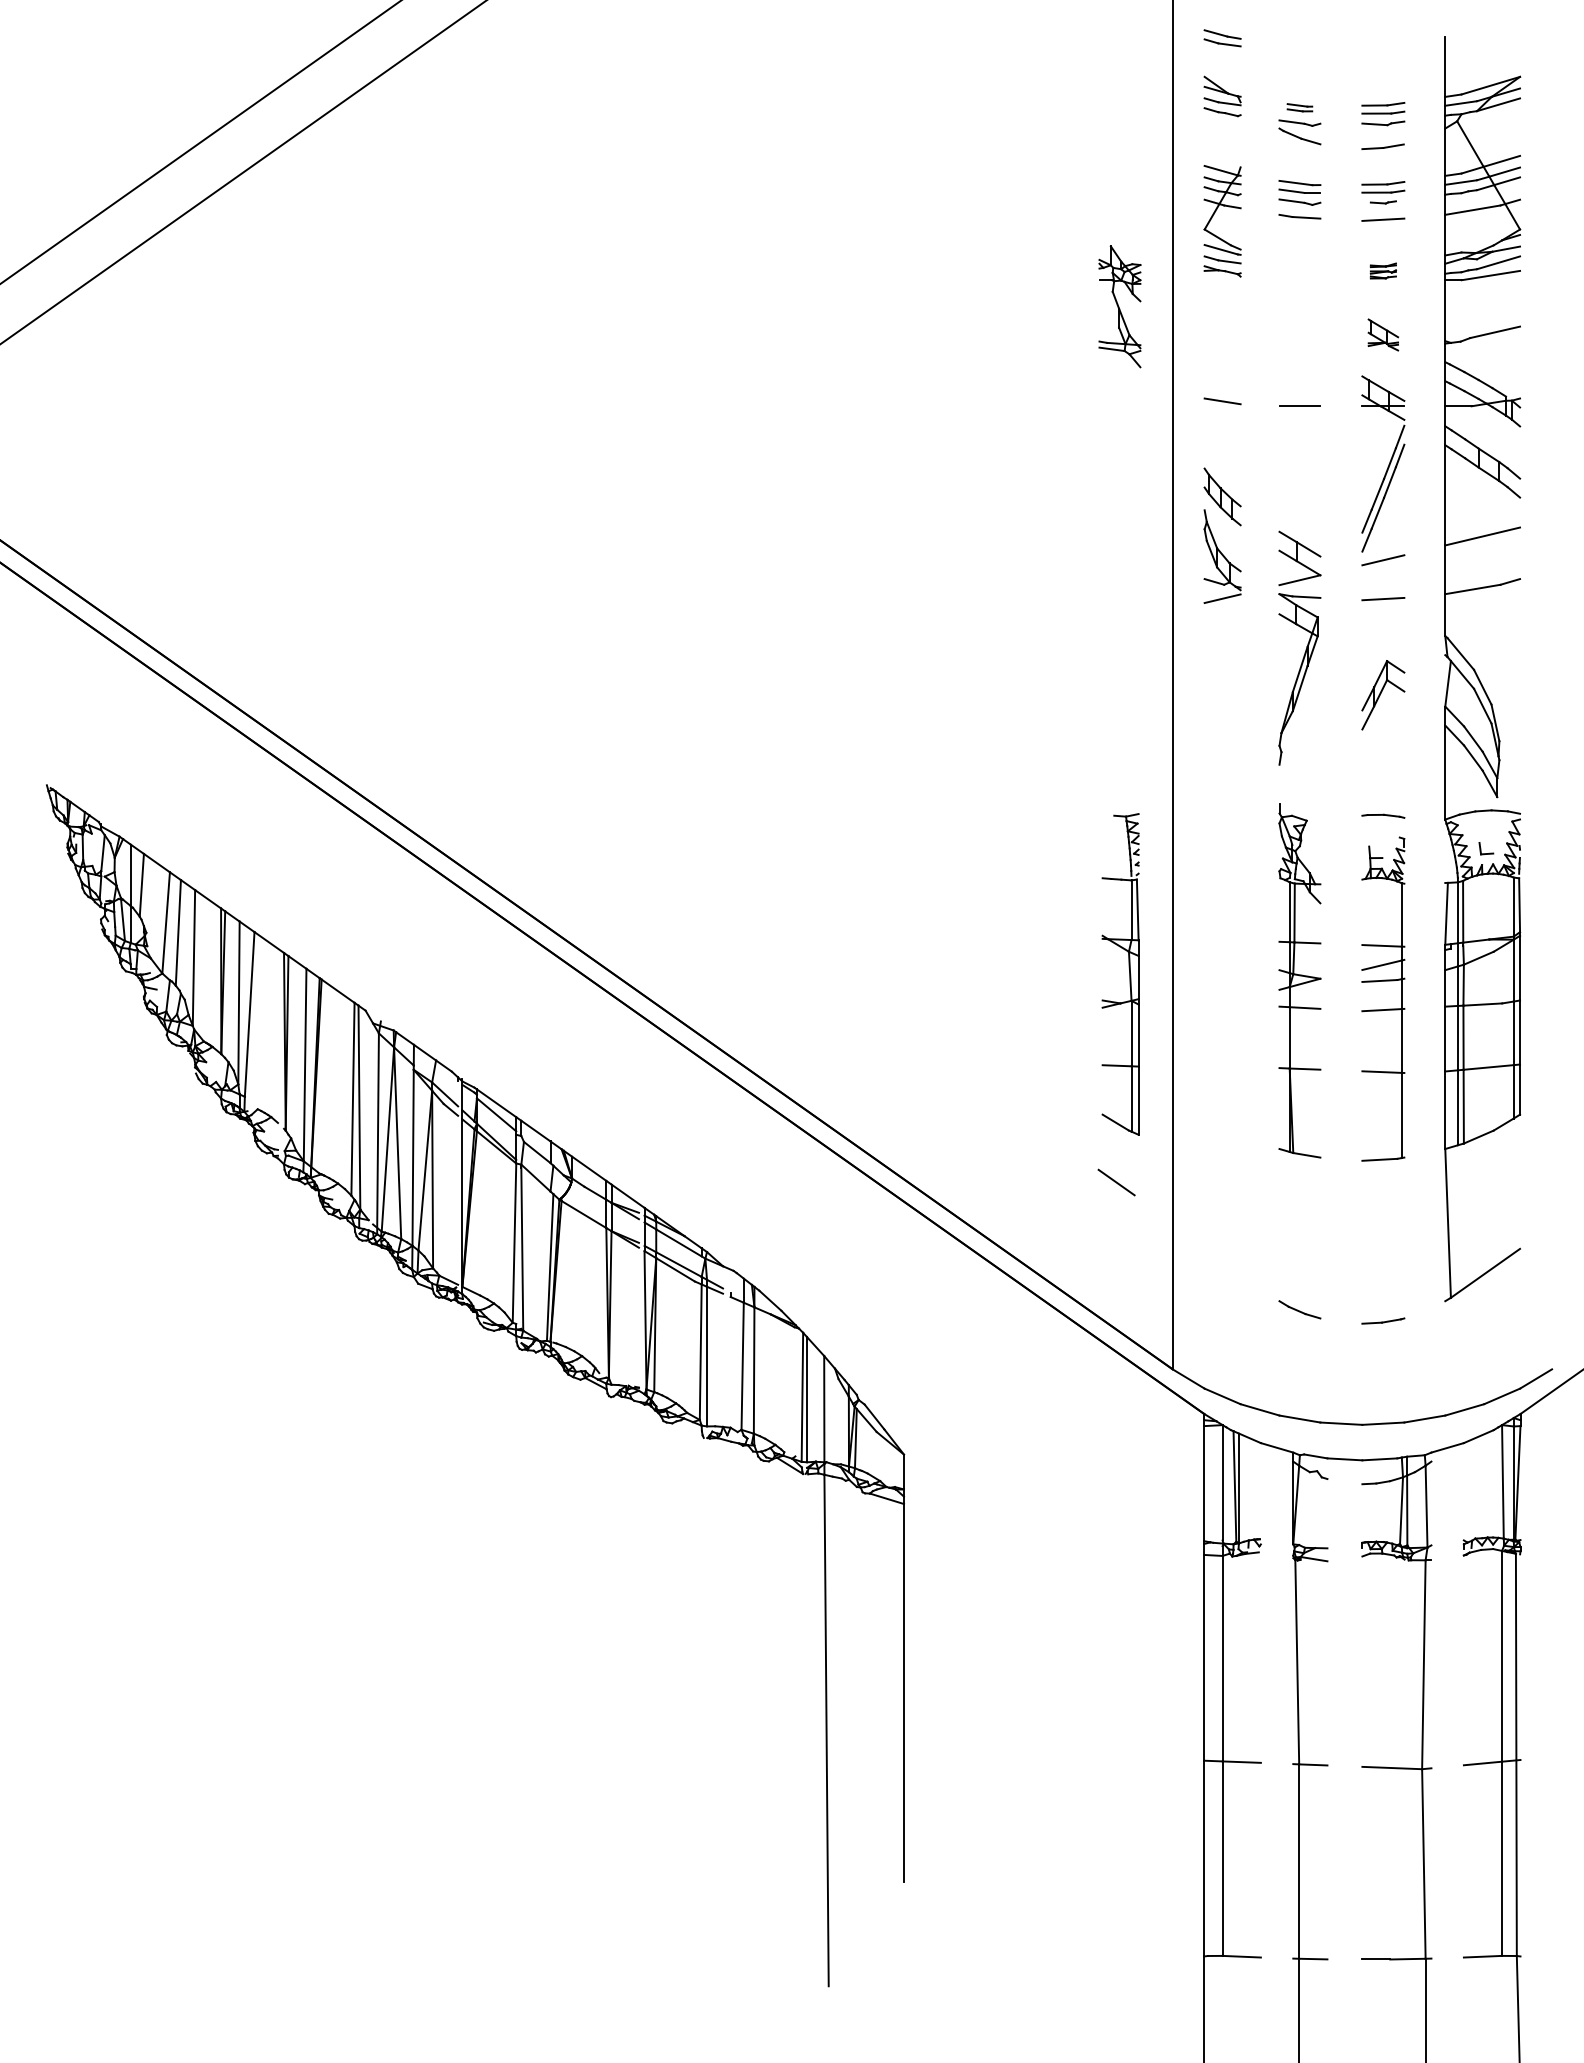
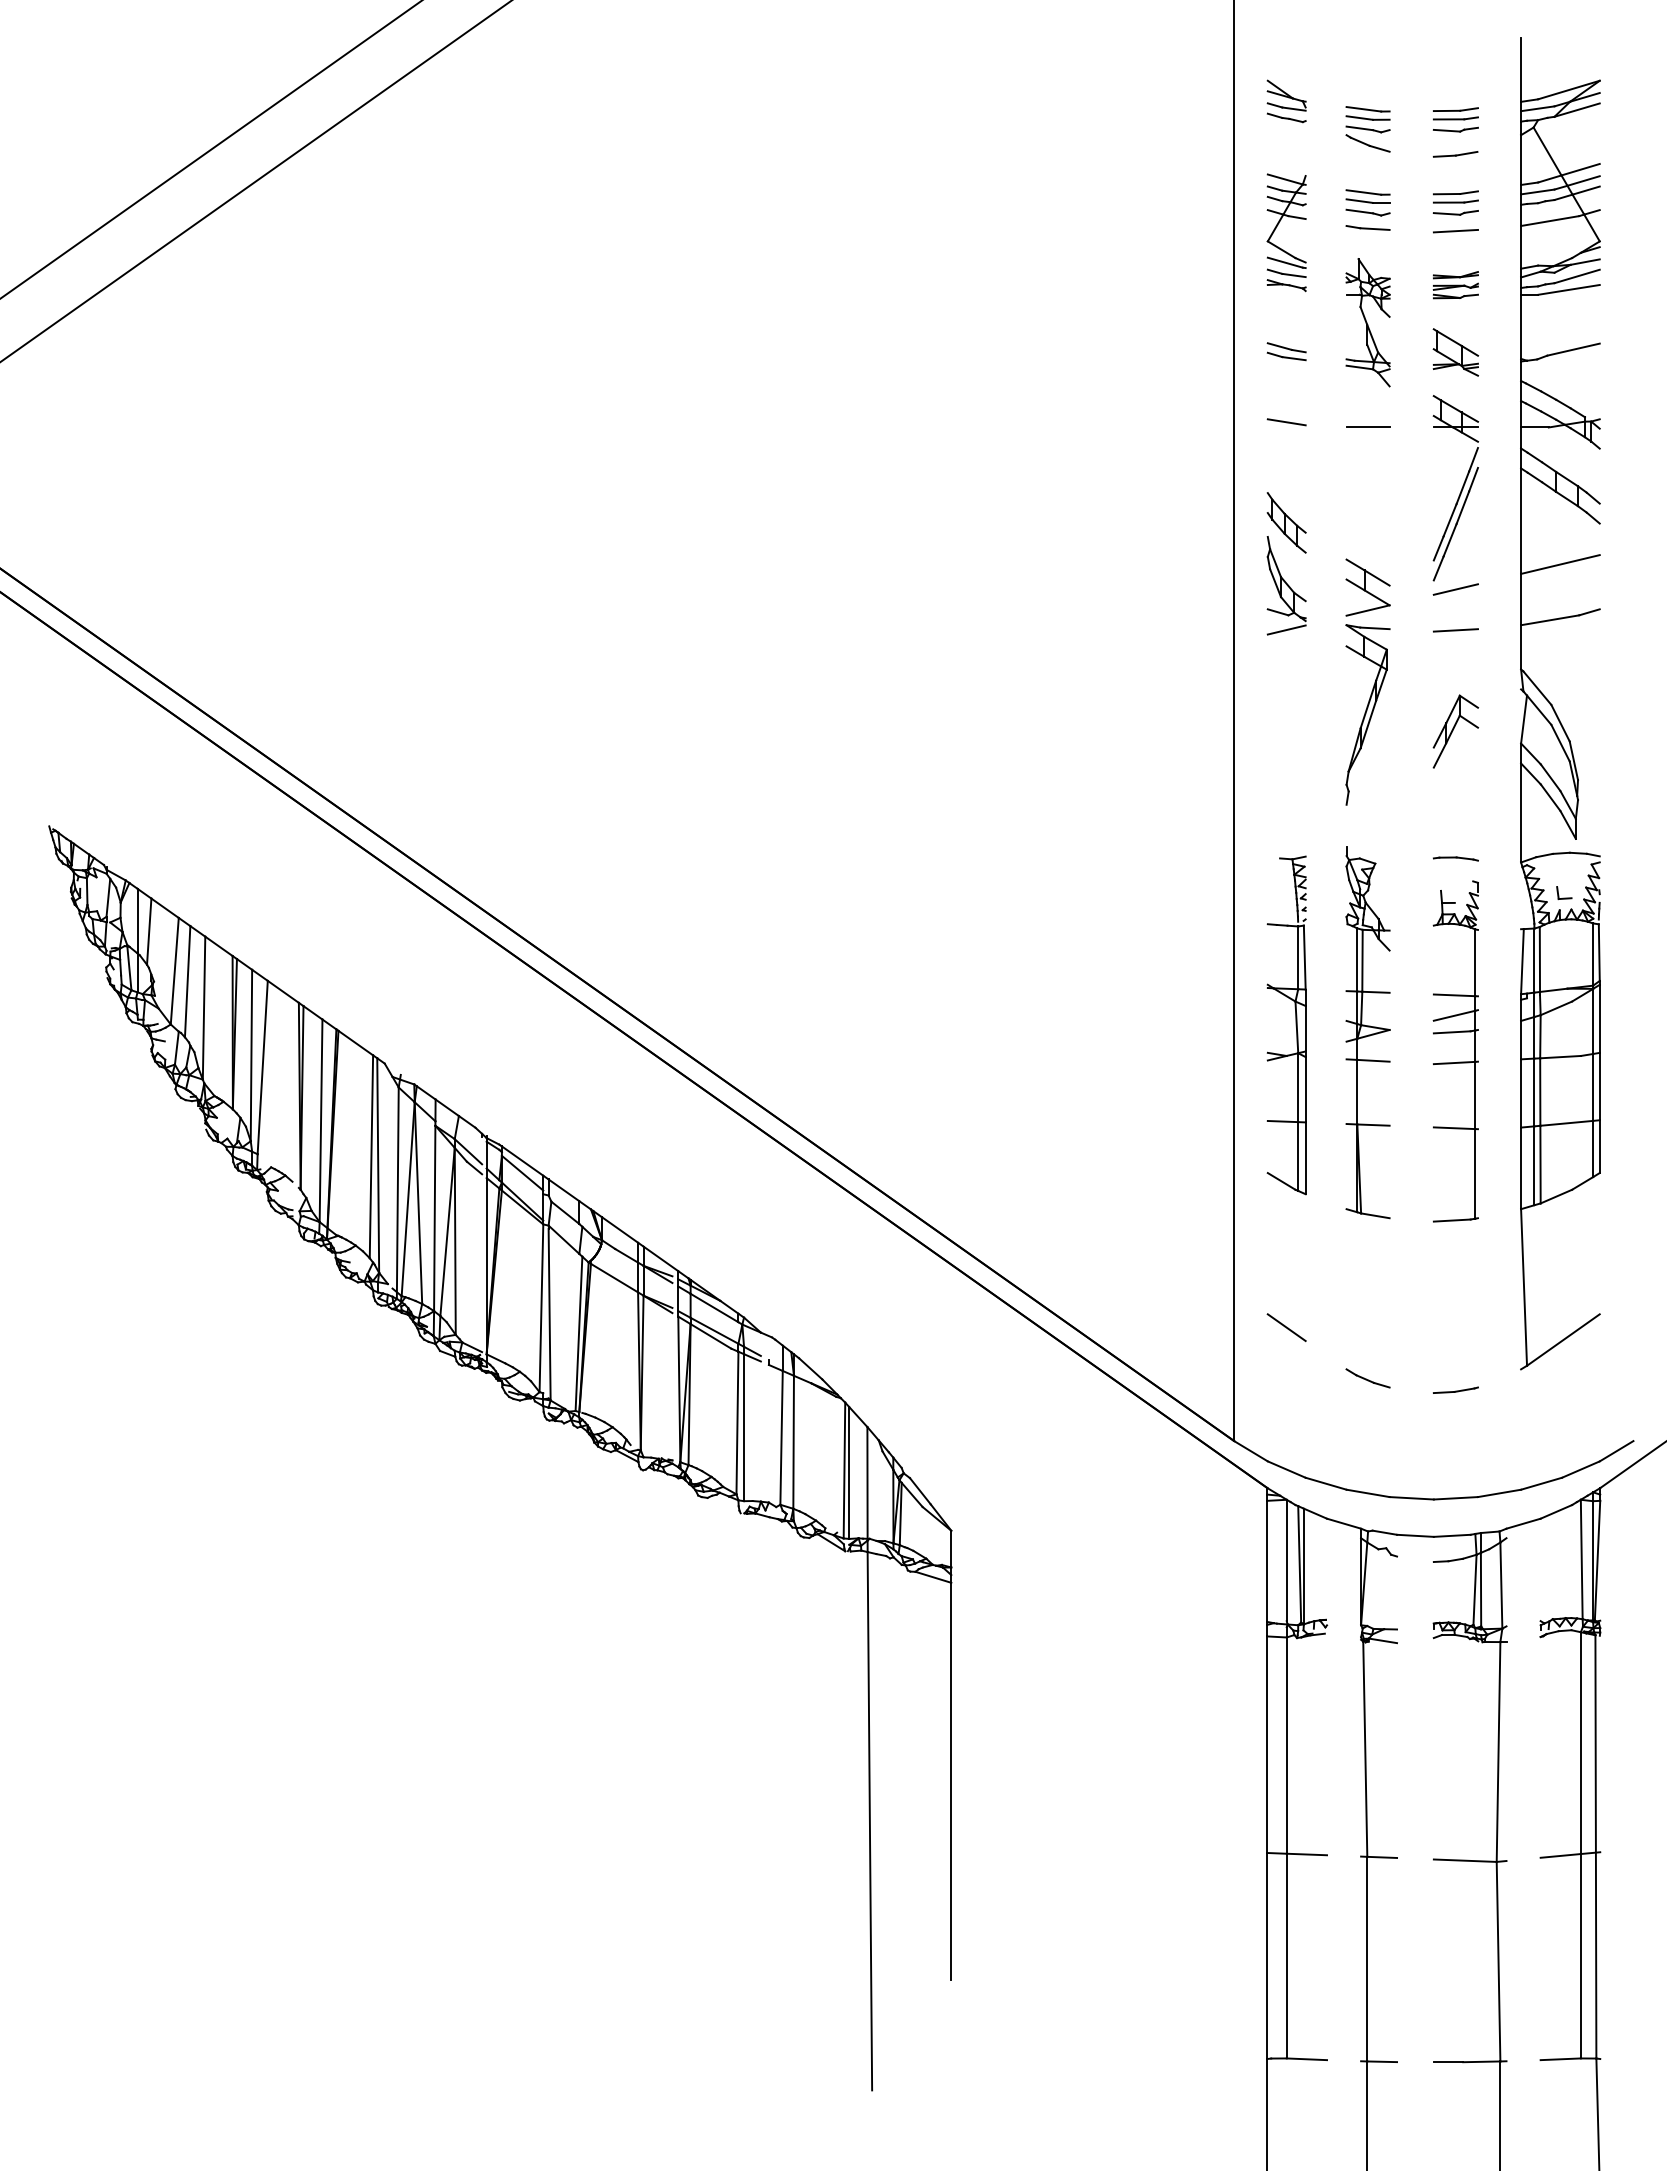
part: (1222, 38) -> (1286, 351), moved
part: (1299, 107) -> (1367, 112), size x1.67
part: (1383, 202) -> (1456, 212), size x1.67
part: (1383, 270) -> (1456, 284), size x1.67
part: (1119, 306) -> (1367, 322), moved
part: (1383, 334) -> (1456, 351), size x1.43
part: (1129, 974) -> (1296, 1025), moved
line: (1116, 1182) -> (1286, 1327), moved

